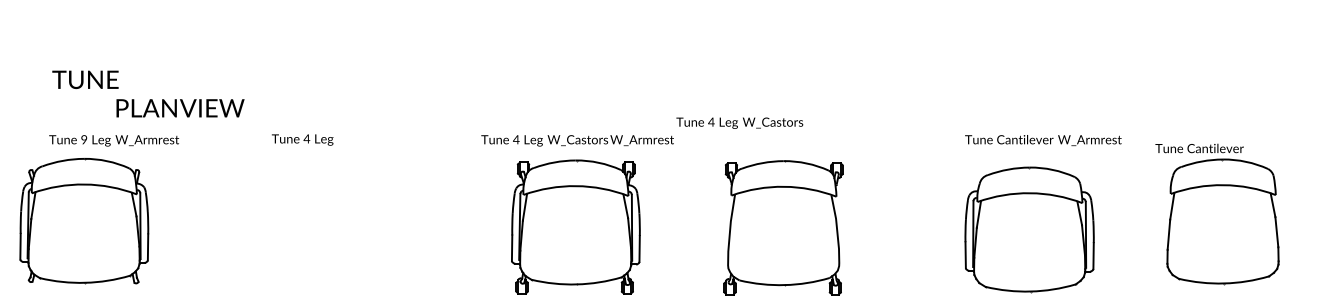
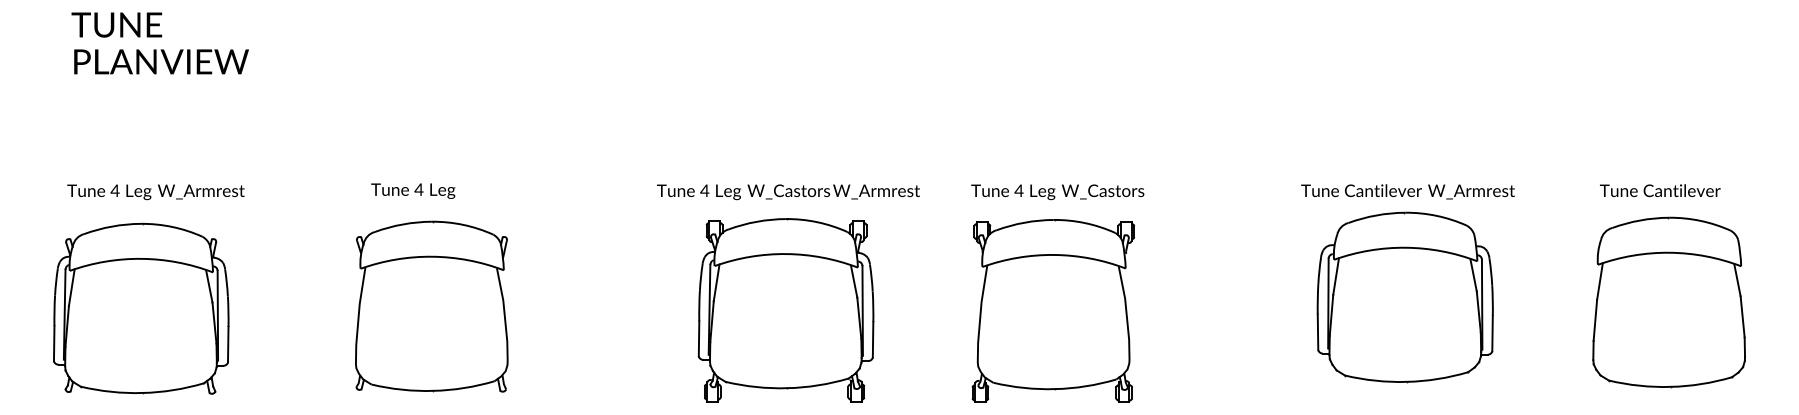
text: (85, 79) -> (116, 24), moved
text: (180, 108) -> (161, 61), moved
text: (739, 123) -> (1057, 192), moved
text: (83, 139) -> (114, 190), 9 -> 4
text: (1042, 140) -> (1407, 191), moved
text: (1199, 148) -> (1660, 190), moved
part: (84, 220) -> (141, 308), moved
part: (316, 224) -> (431, 306), added
part: (783, 227) -> (1053, 310), moved
part: (1029, 229) -> (1404, 297), moved

